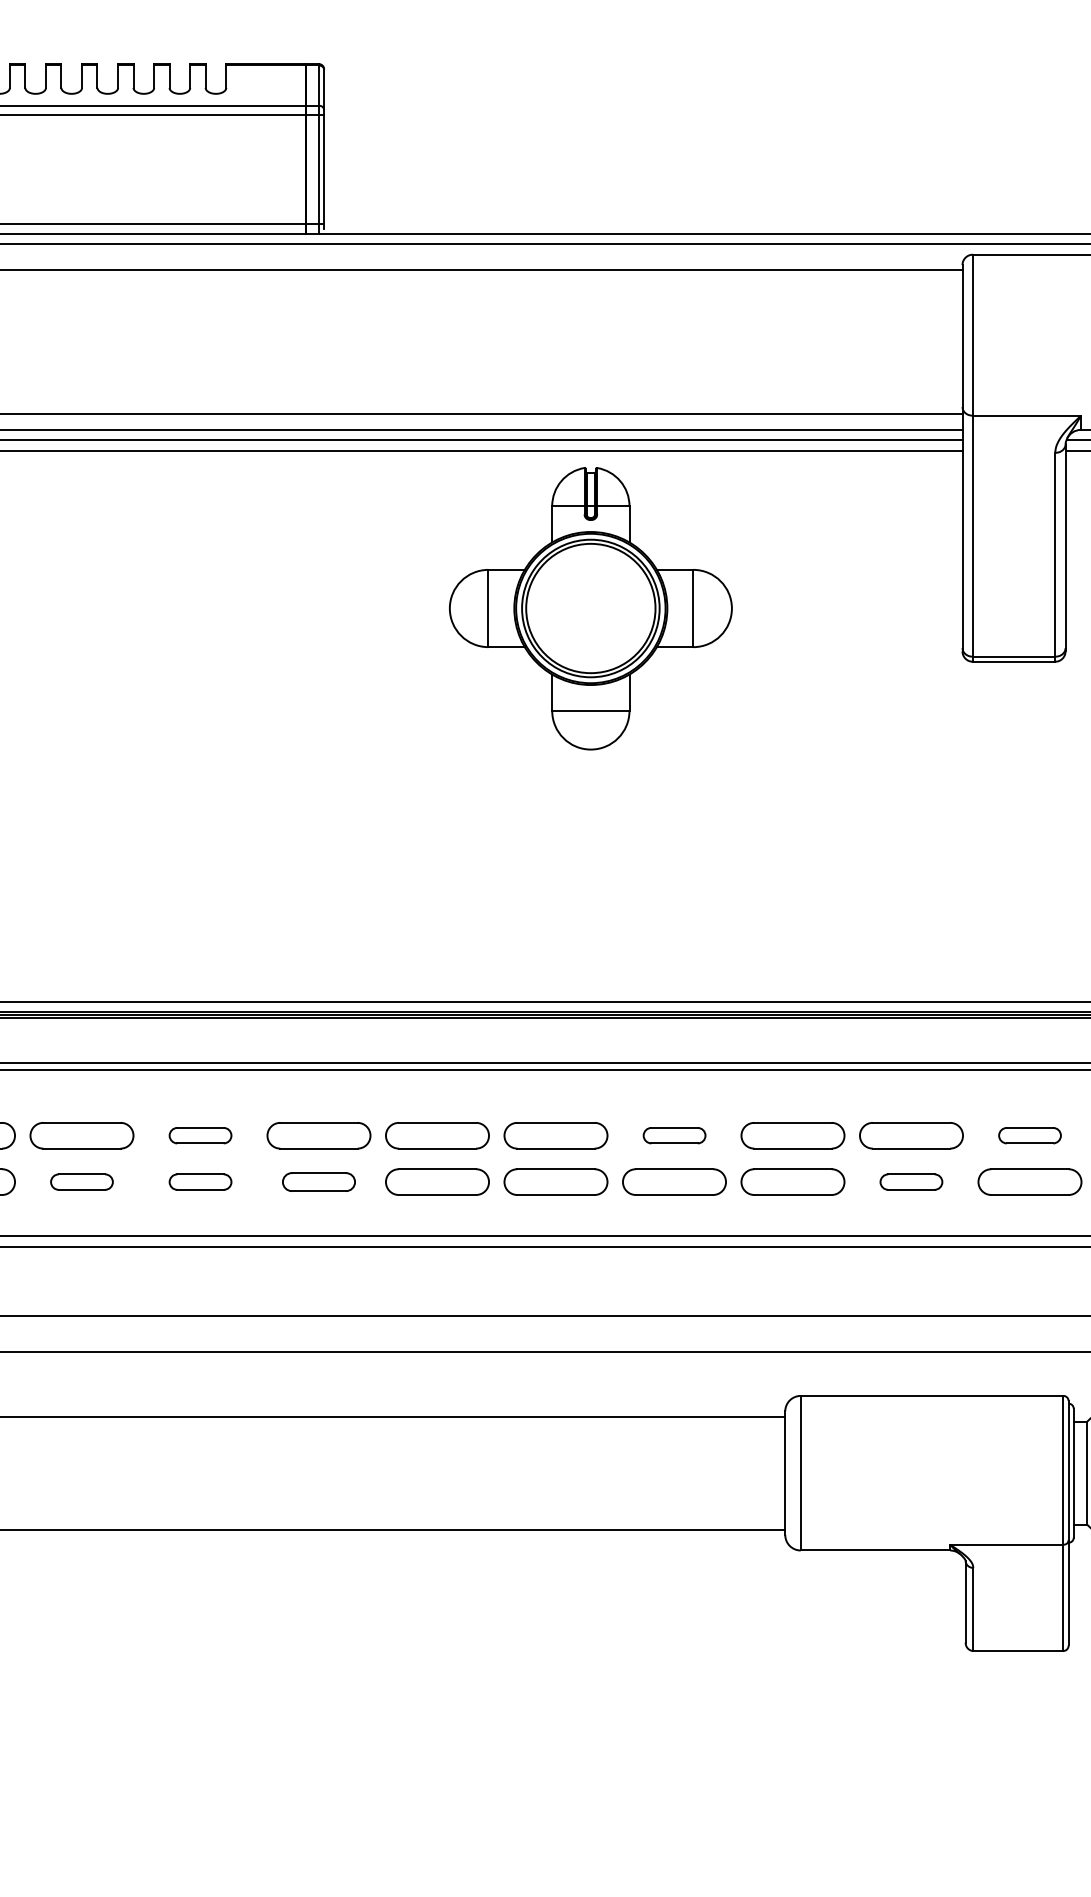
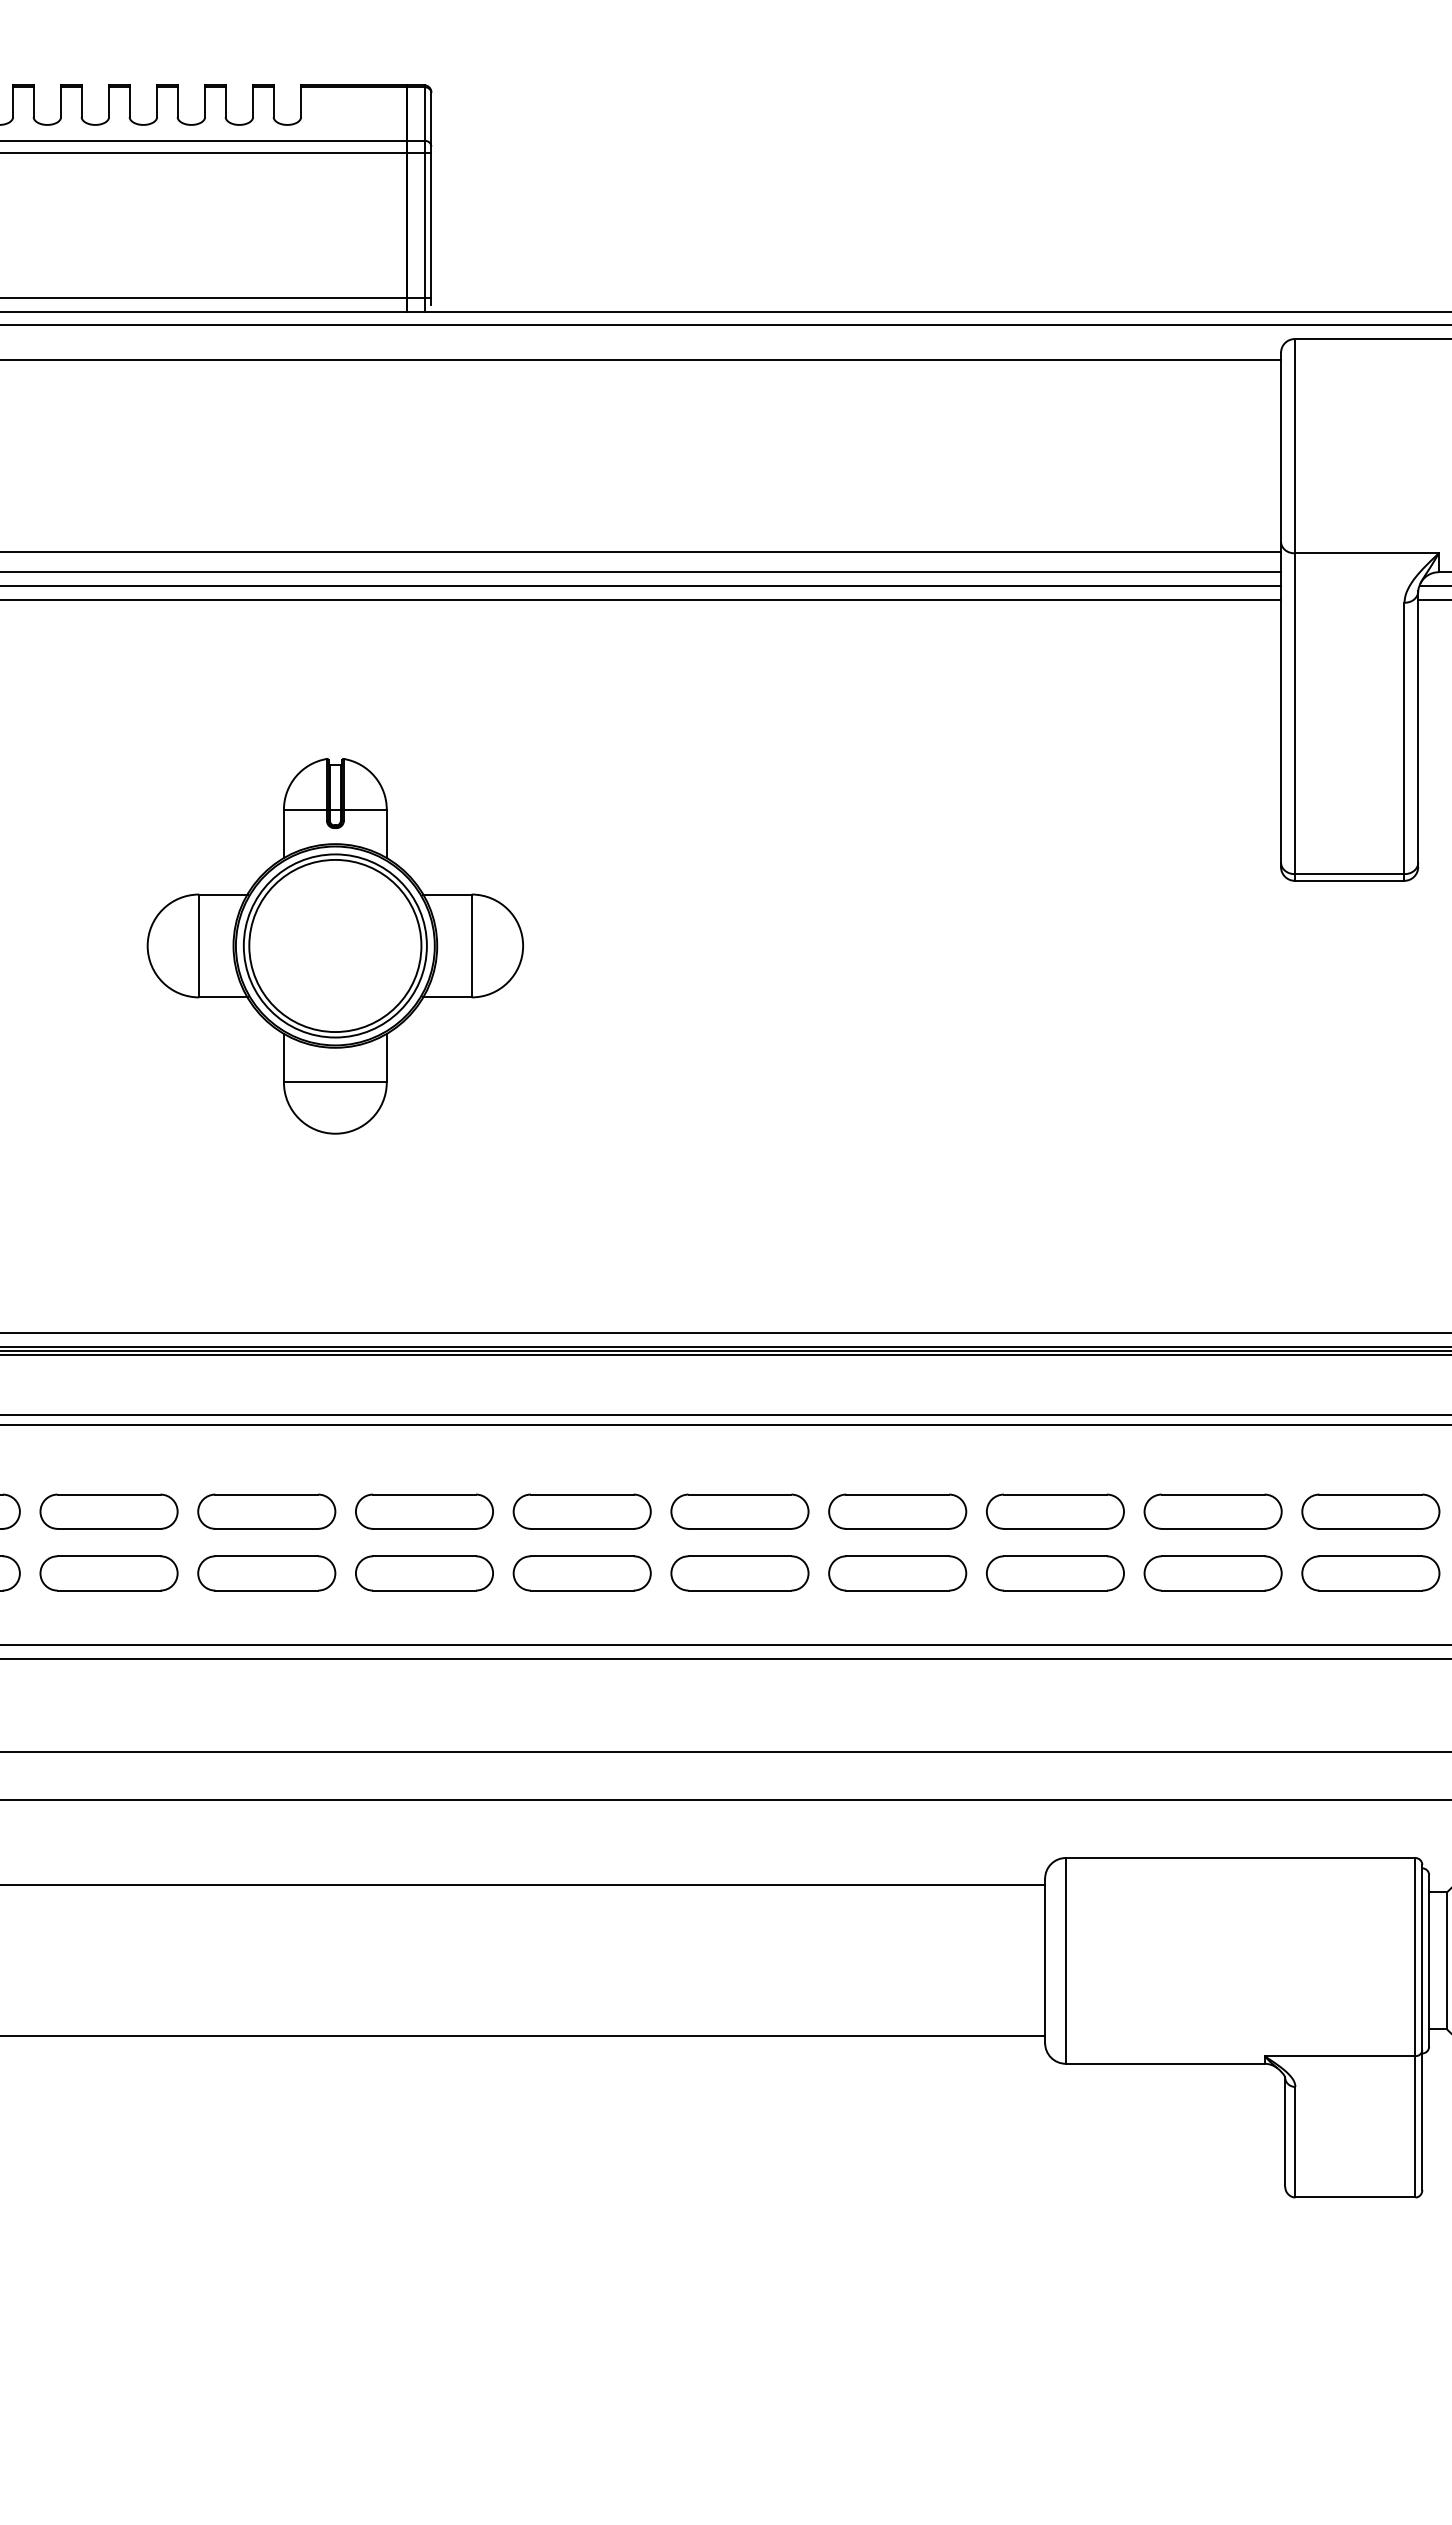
part: (590, 608) -> (334, 946), moved
part: (200, 1135) -> (266, 1511), size x1.67
part: (674, 1135) -> (897, 1511), size x1.67
part: (1029, 1135) -> (1370, 1511), size x1.67
part: (81, 1182) -> (108, 1573), size x1.67
part: (200, 1182) -> (266, 1573), size x1.67
part: (318, 1182) -> (424, 1573), size x1.43
part: (911, 1182) -> (1212, 1573), size x1.67

